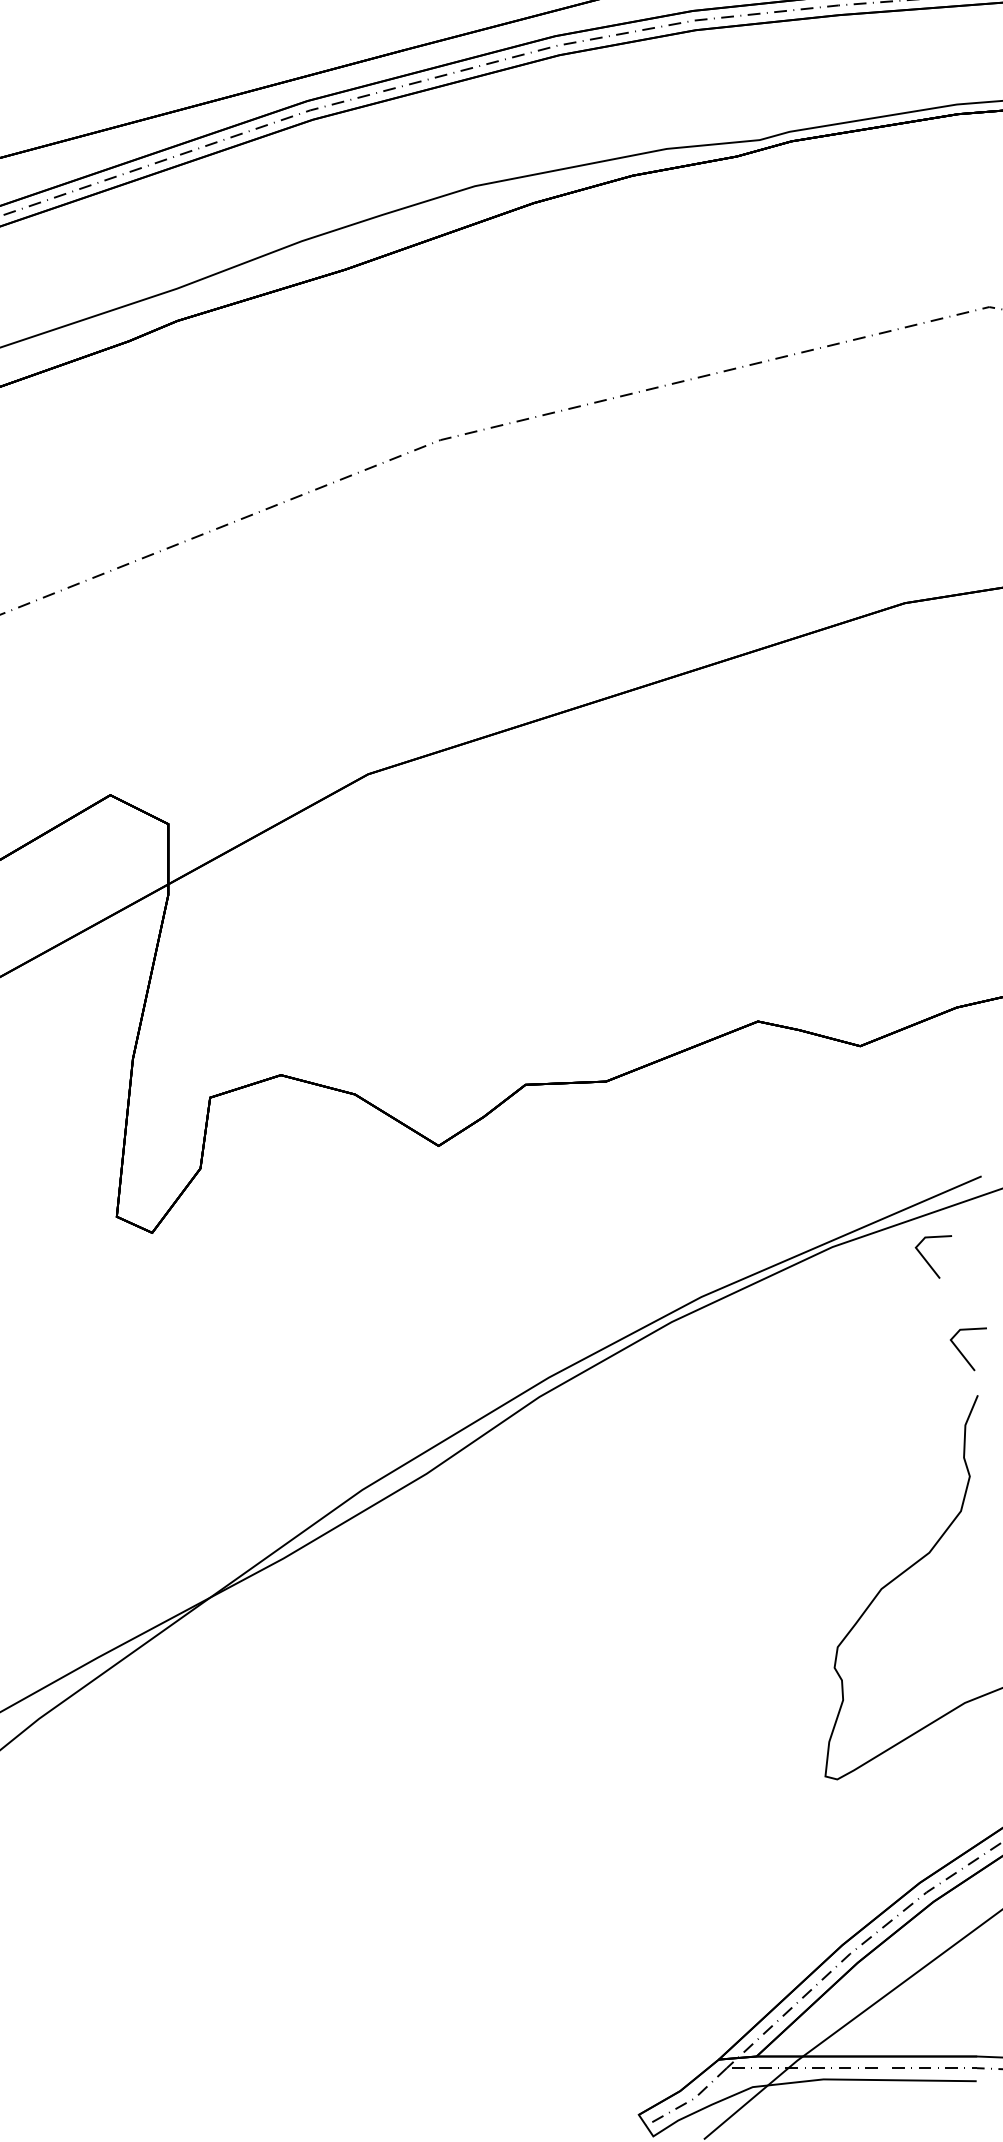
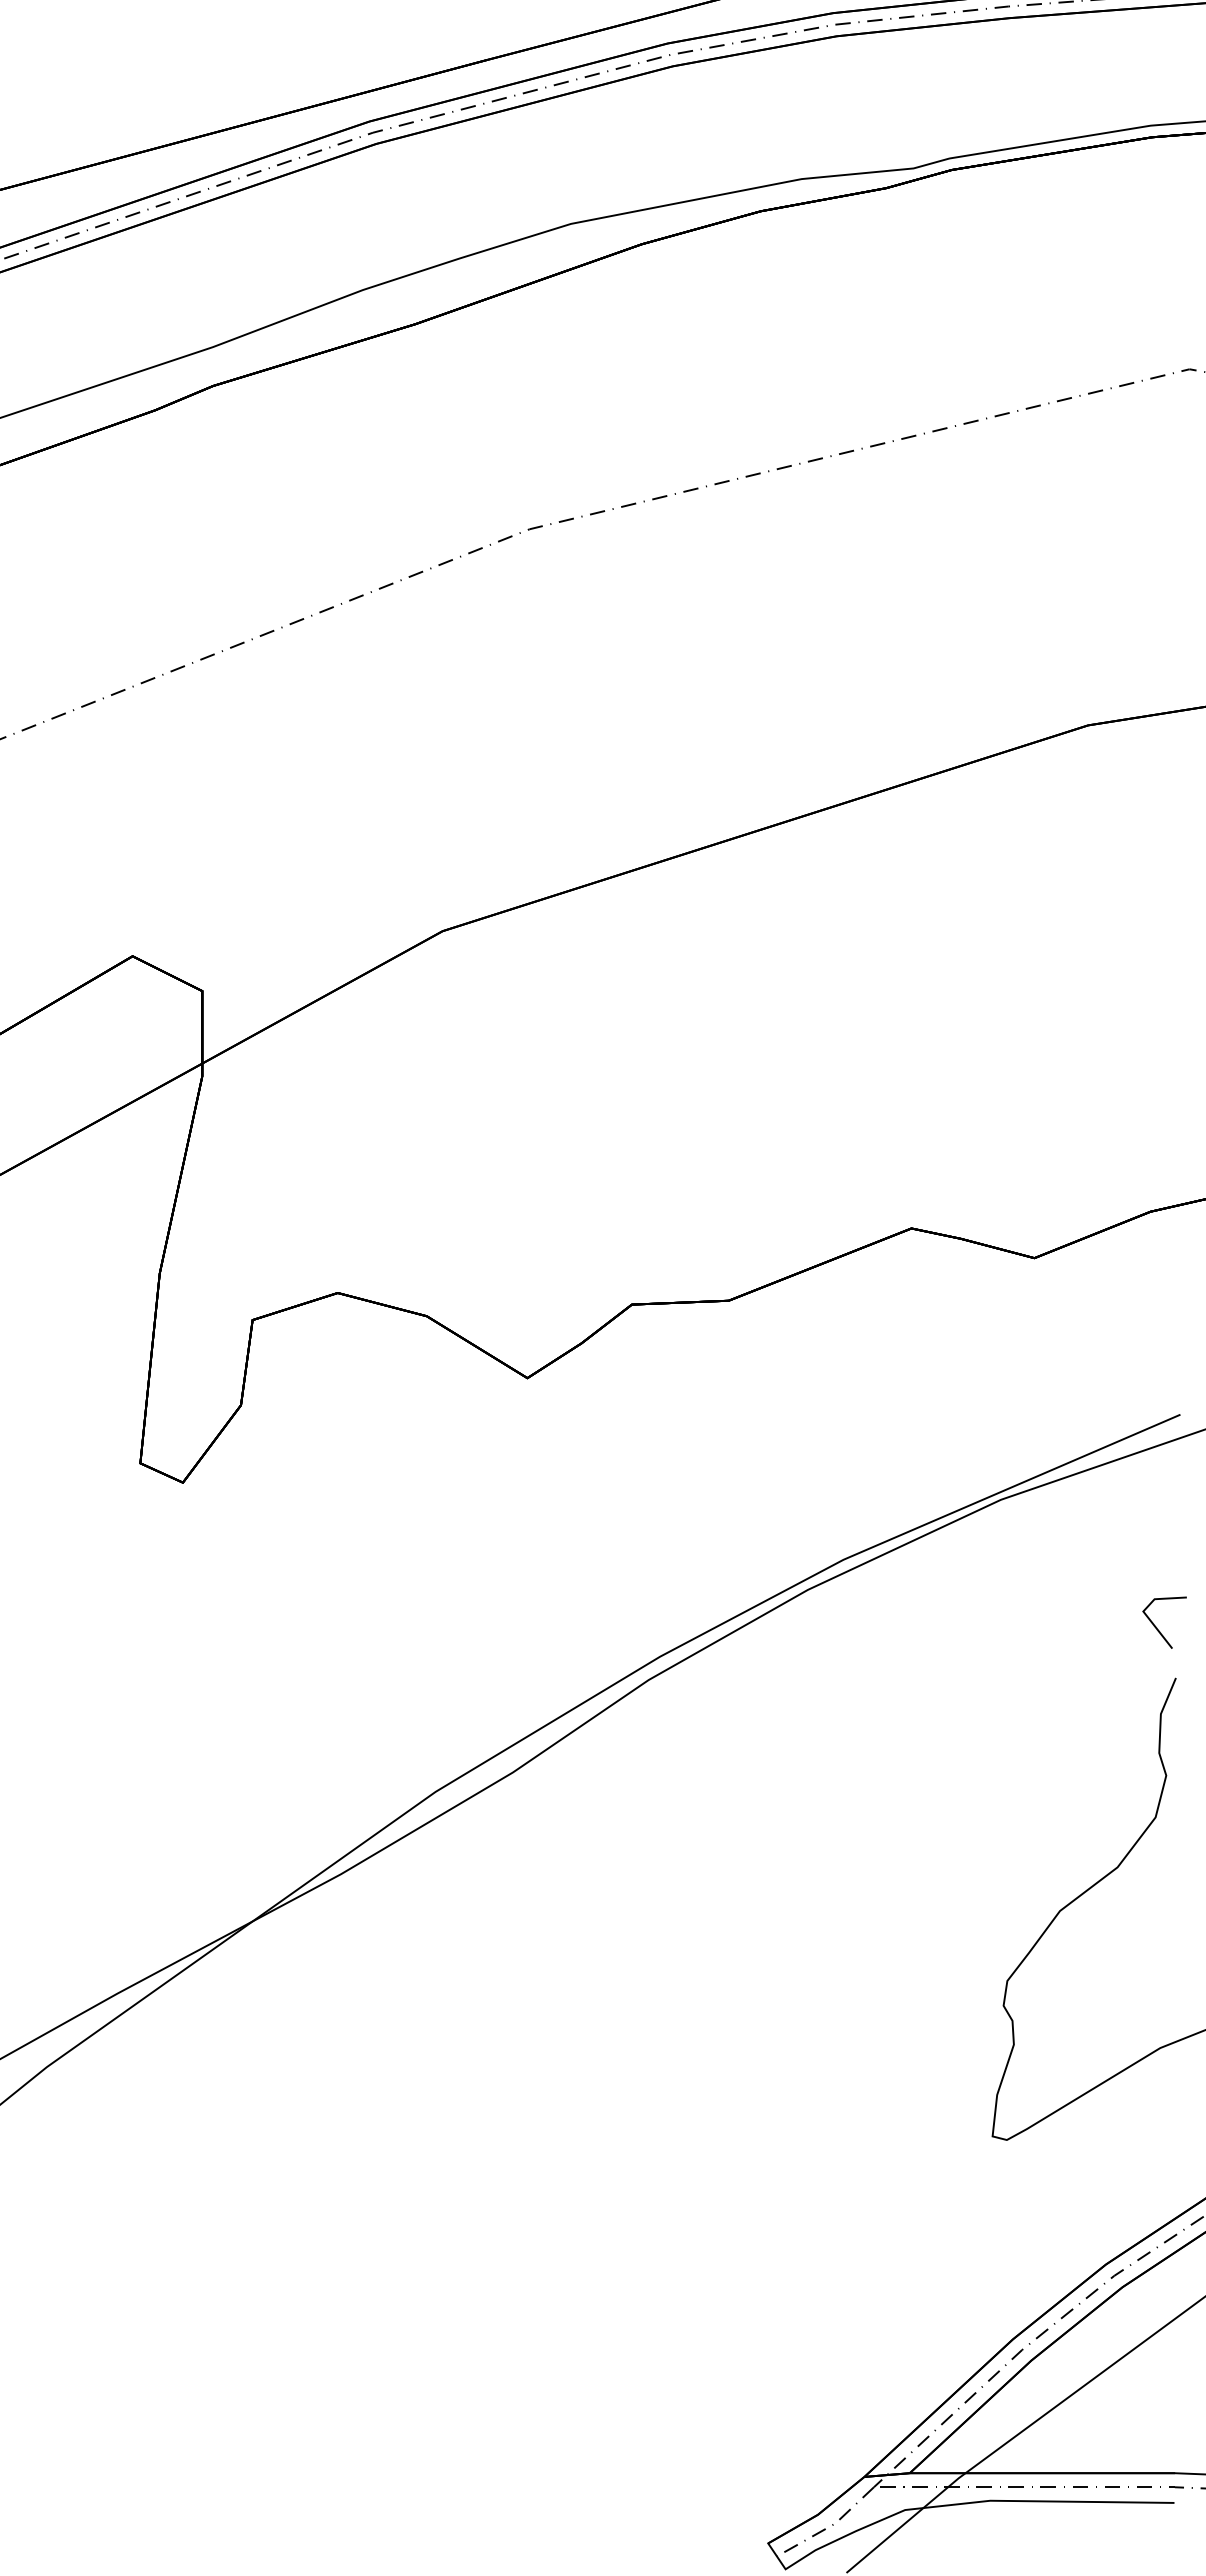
line: (927, 1260) -> (1115, 1516), removed

